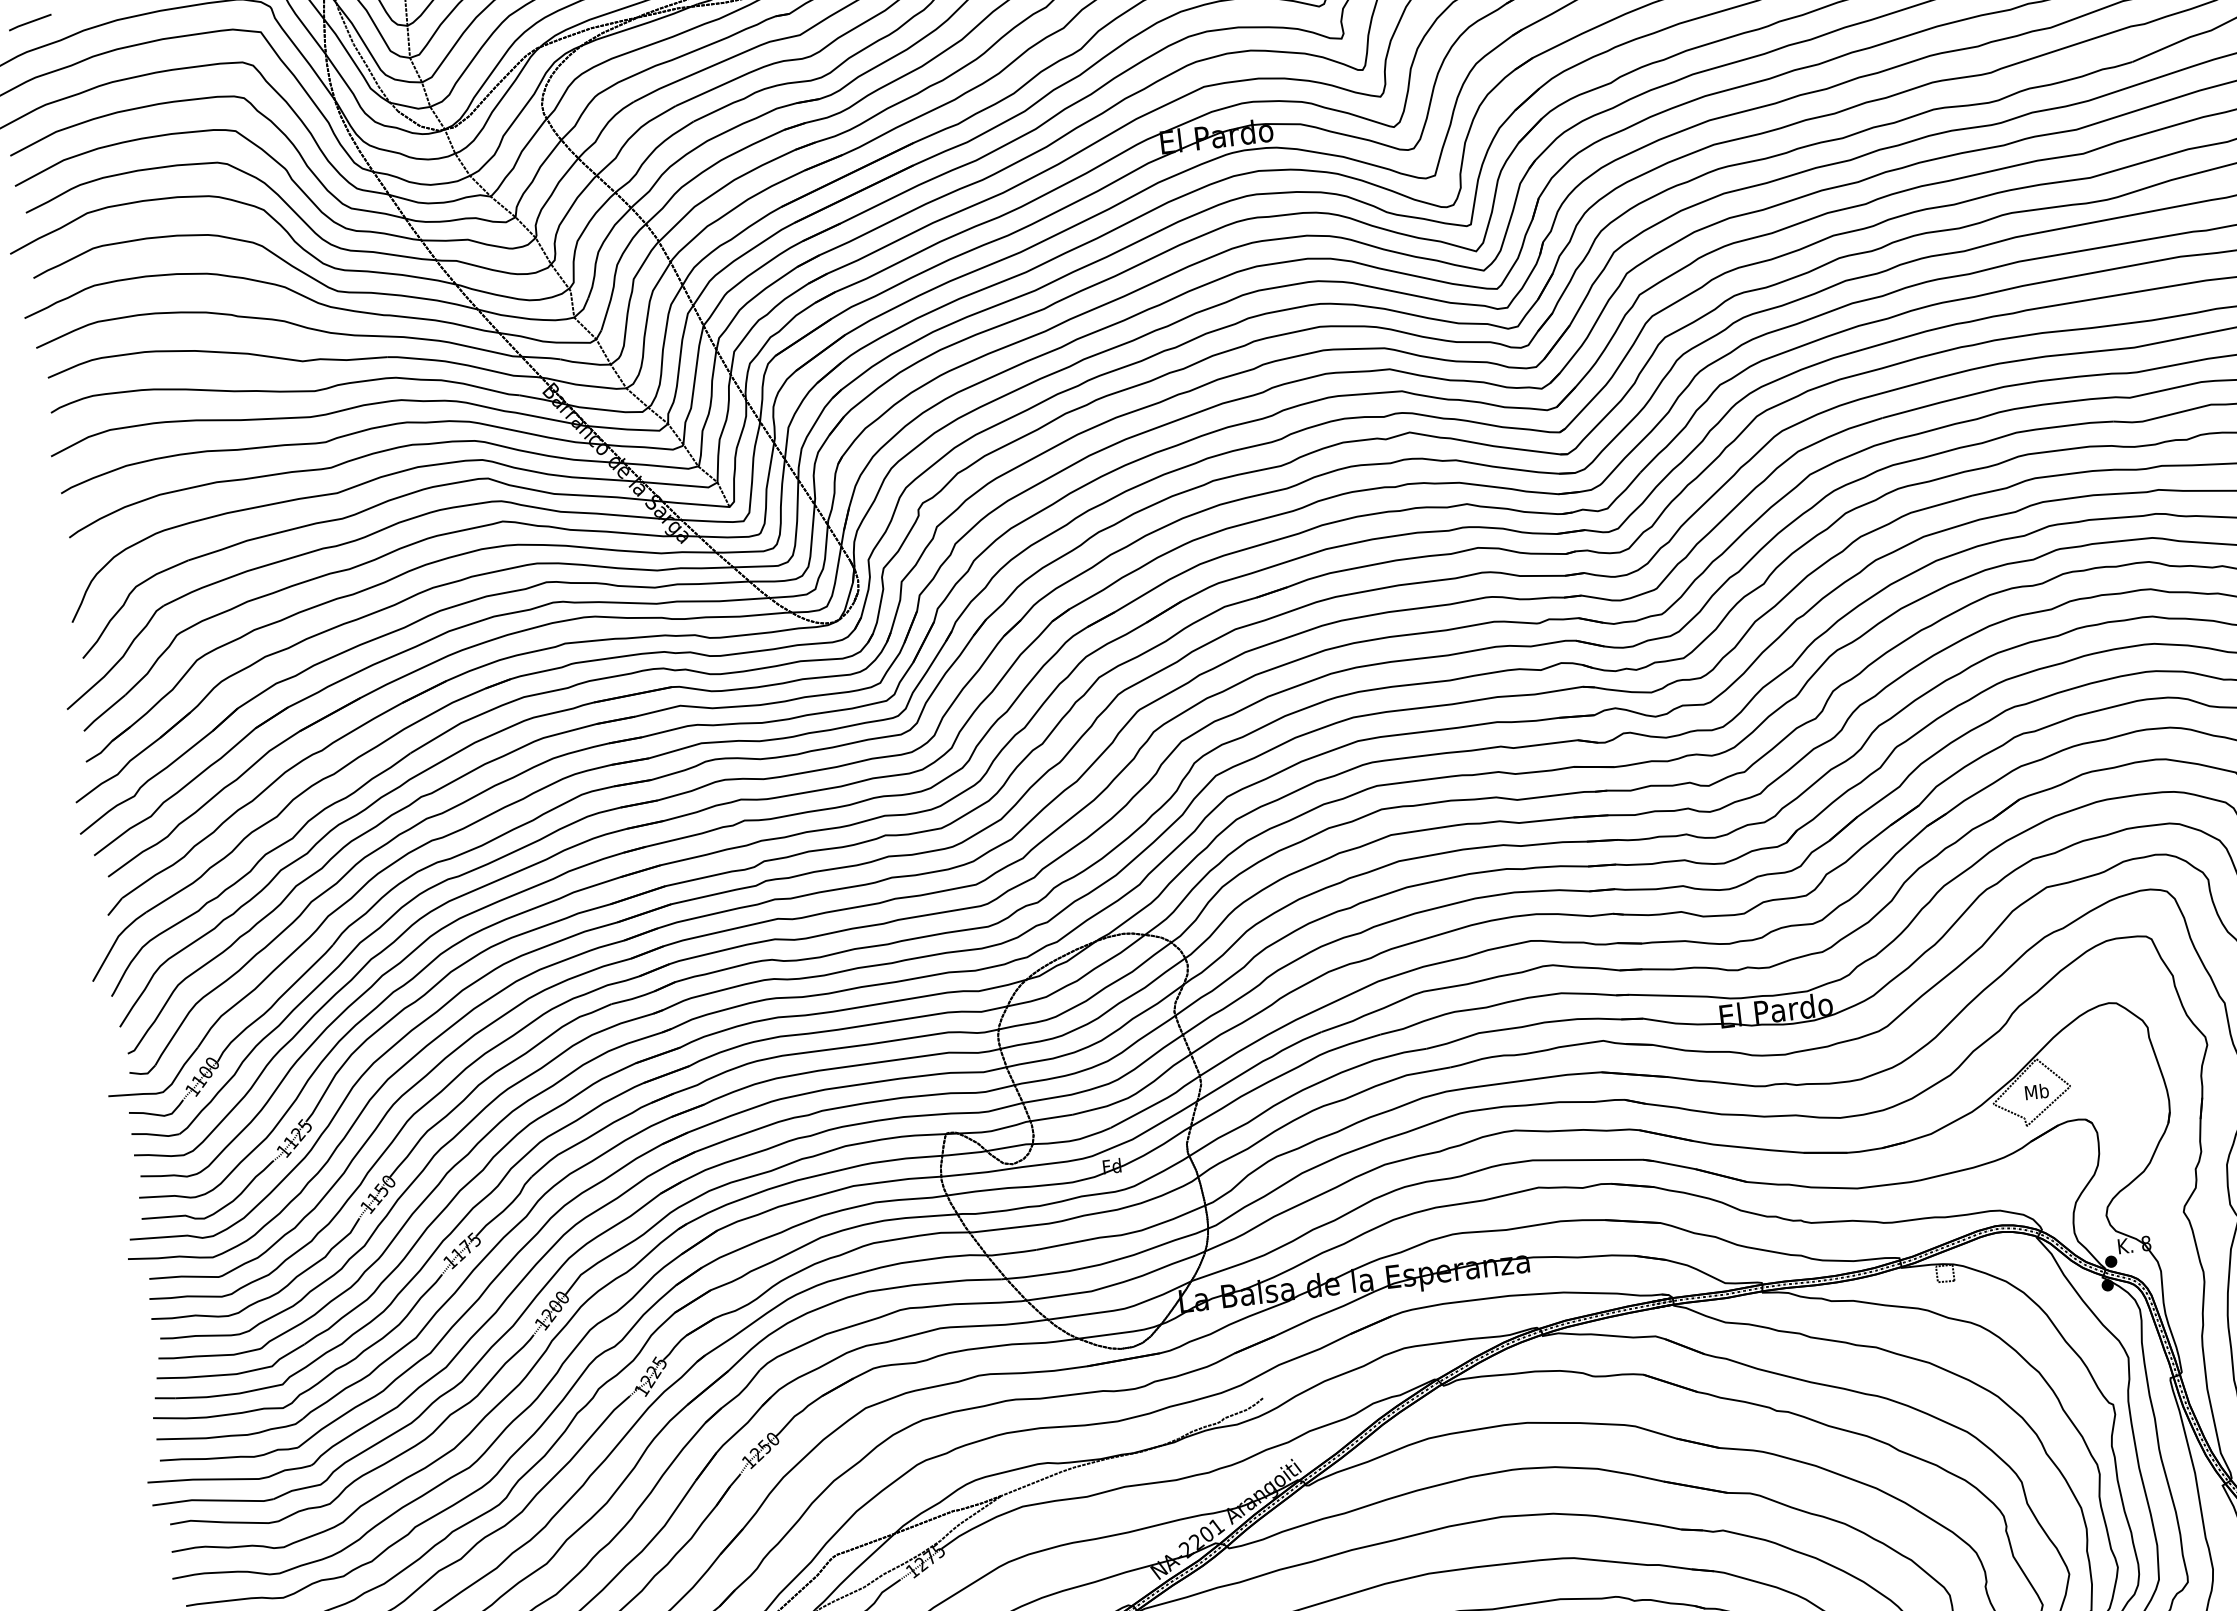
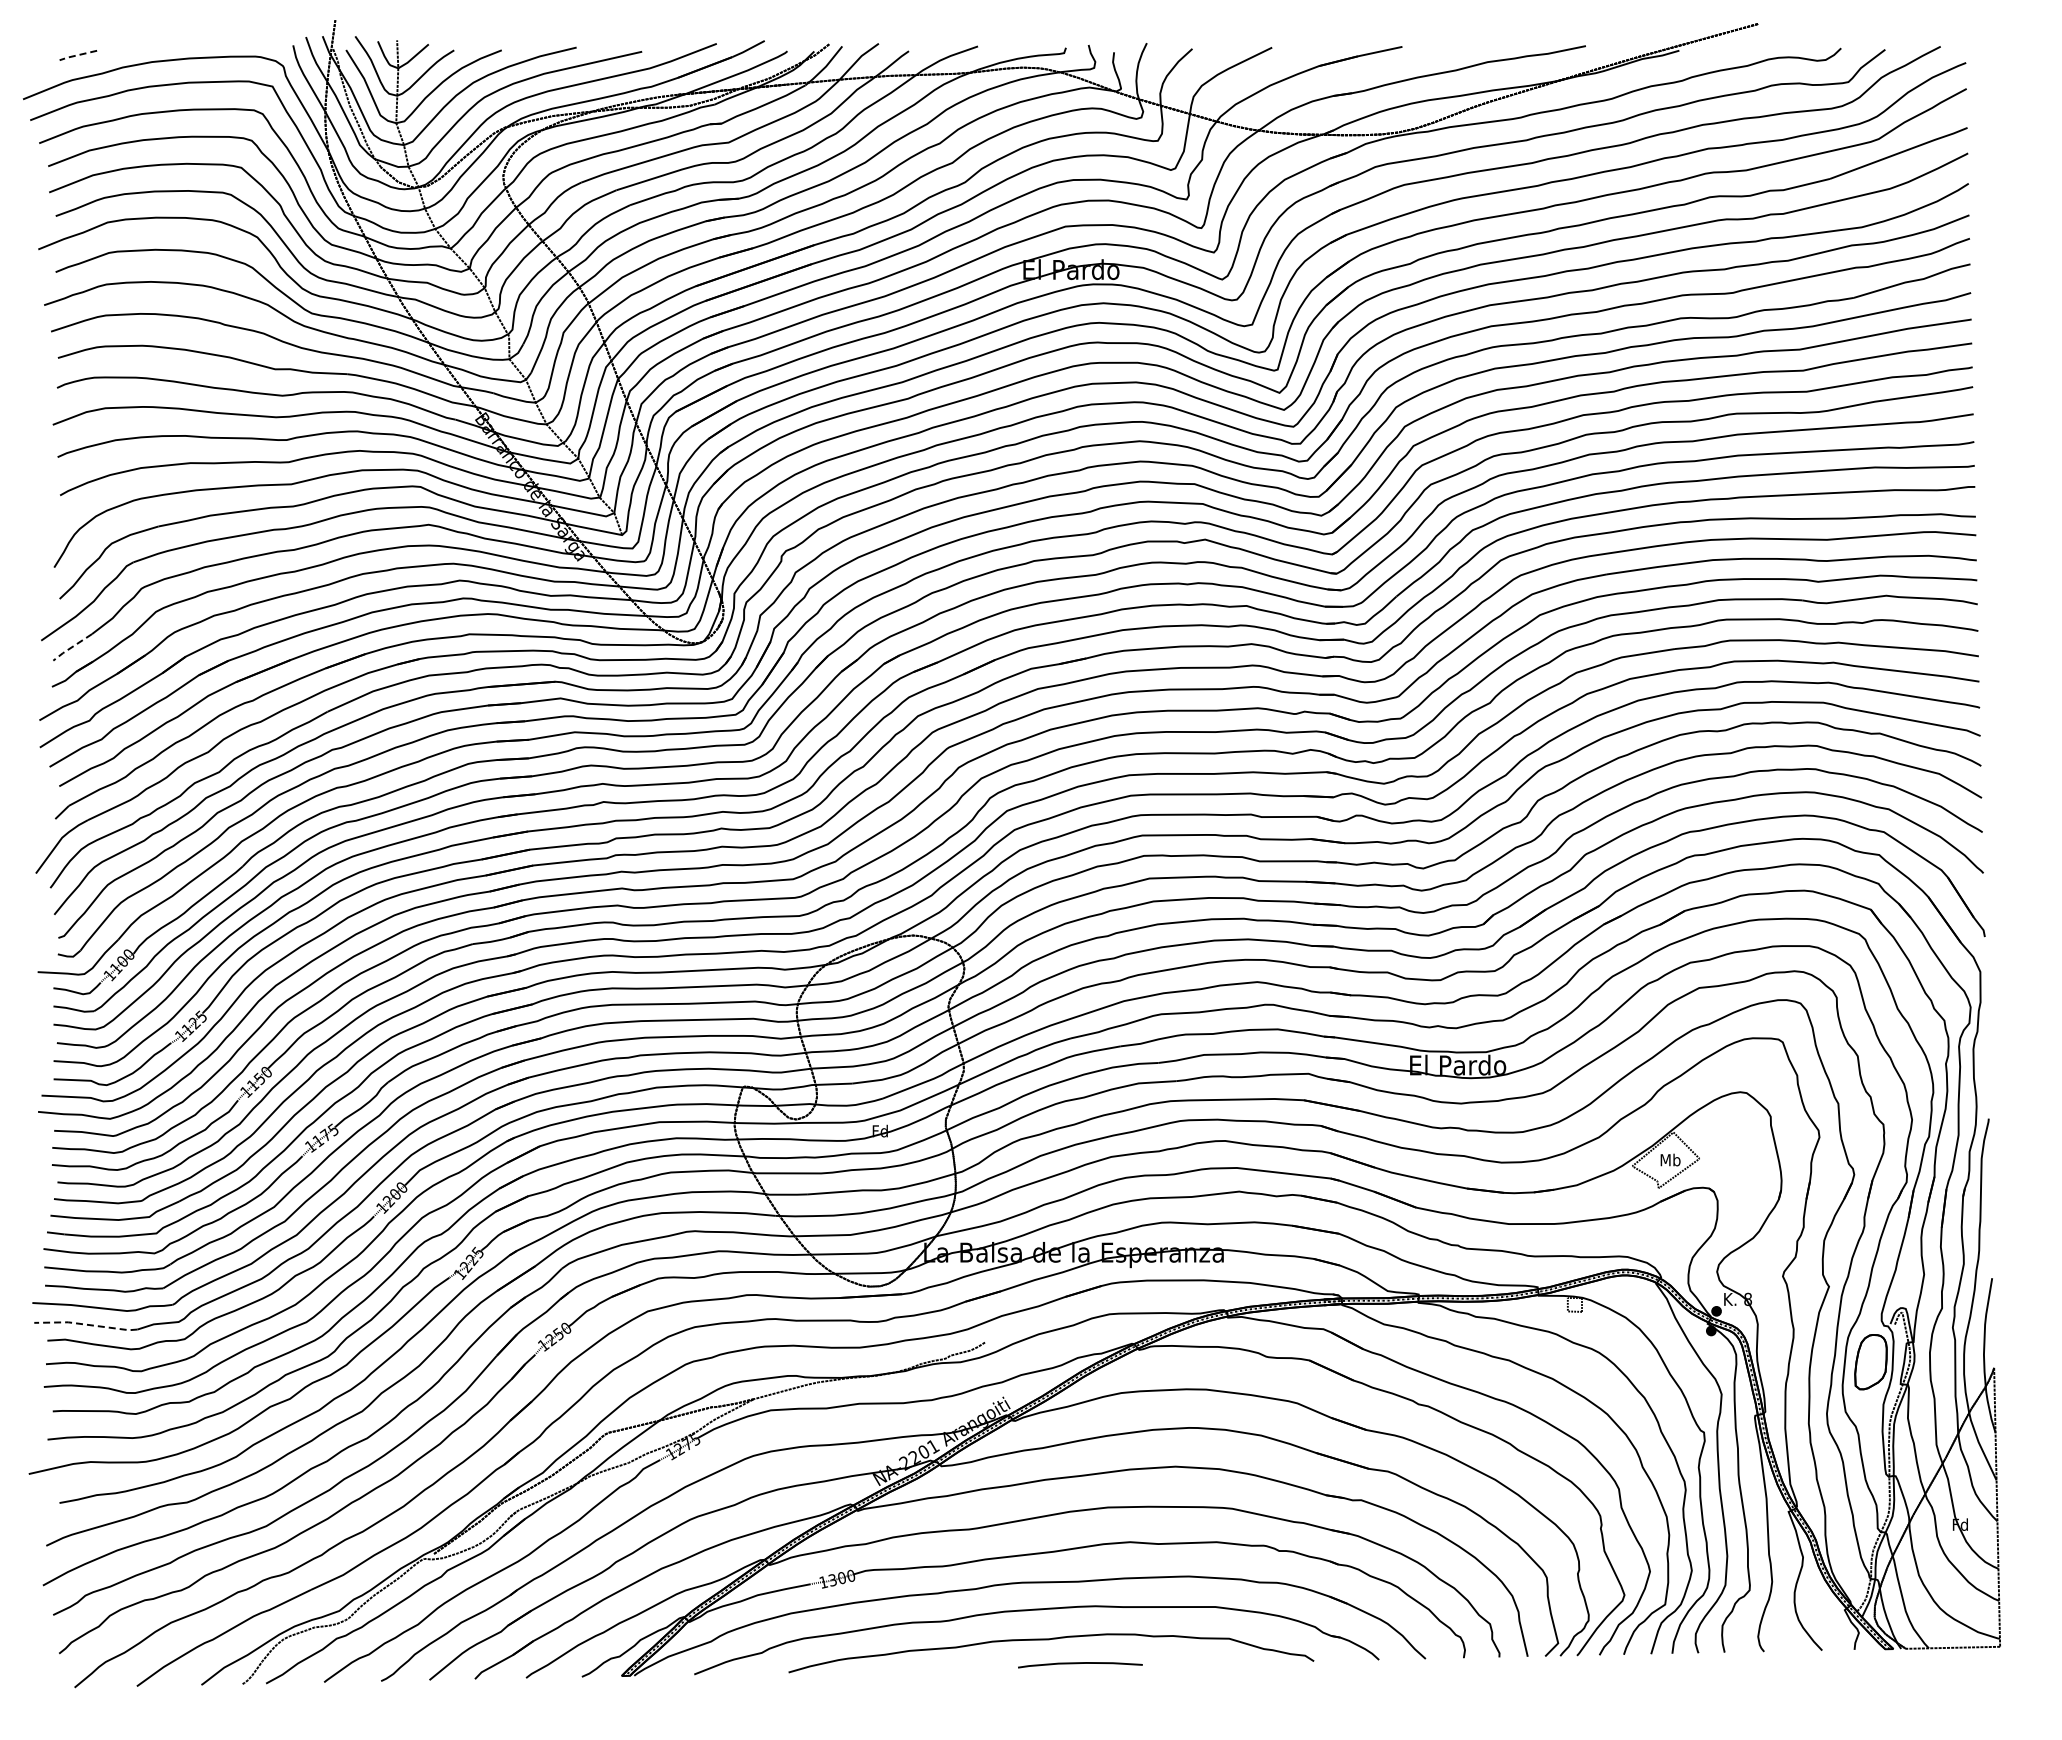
line: (29, 22) -> (77, 55), solid -> dashed
line: (103, 713) -> (71, 647), solid -> dashed
line: (212, 1500) -> (85, 1324), solid -> dashed

